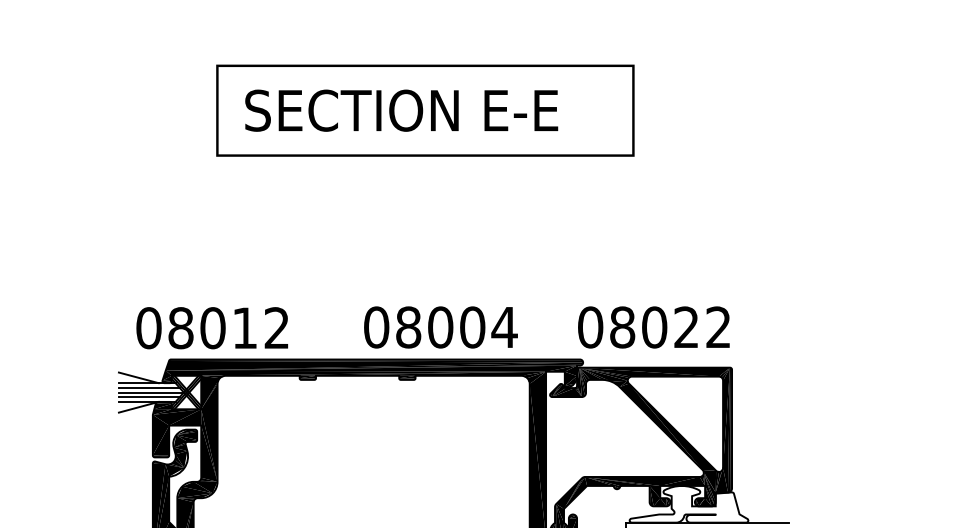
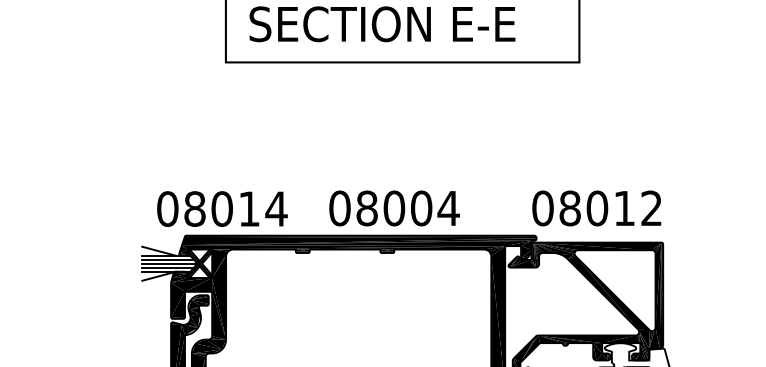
text: (686, 326) -> (624, 207), 08022 -> 08012
text: (276, 327) -> (276, 208), 08012 -> 08014
text: (440, 327) -> (394, 208), moved

